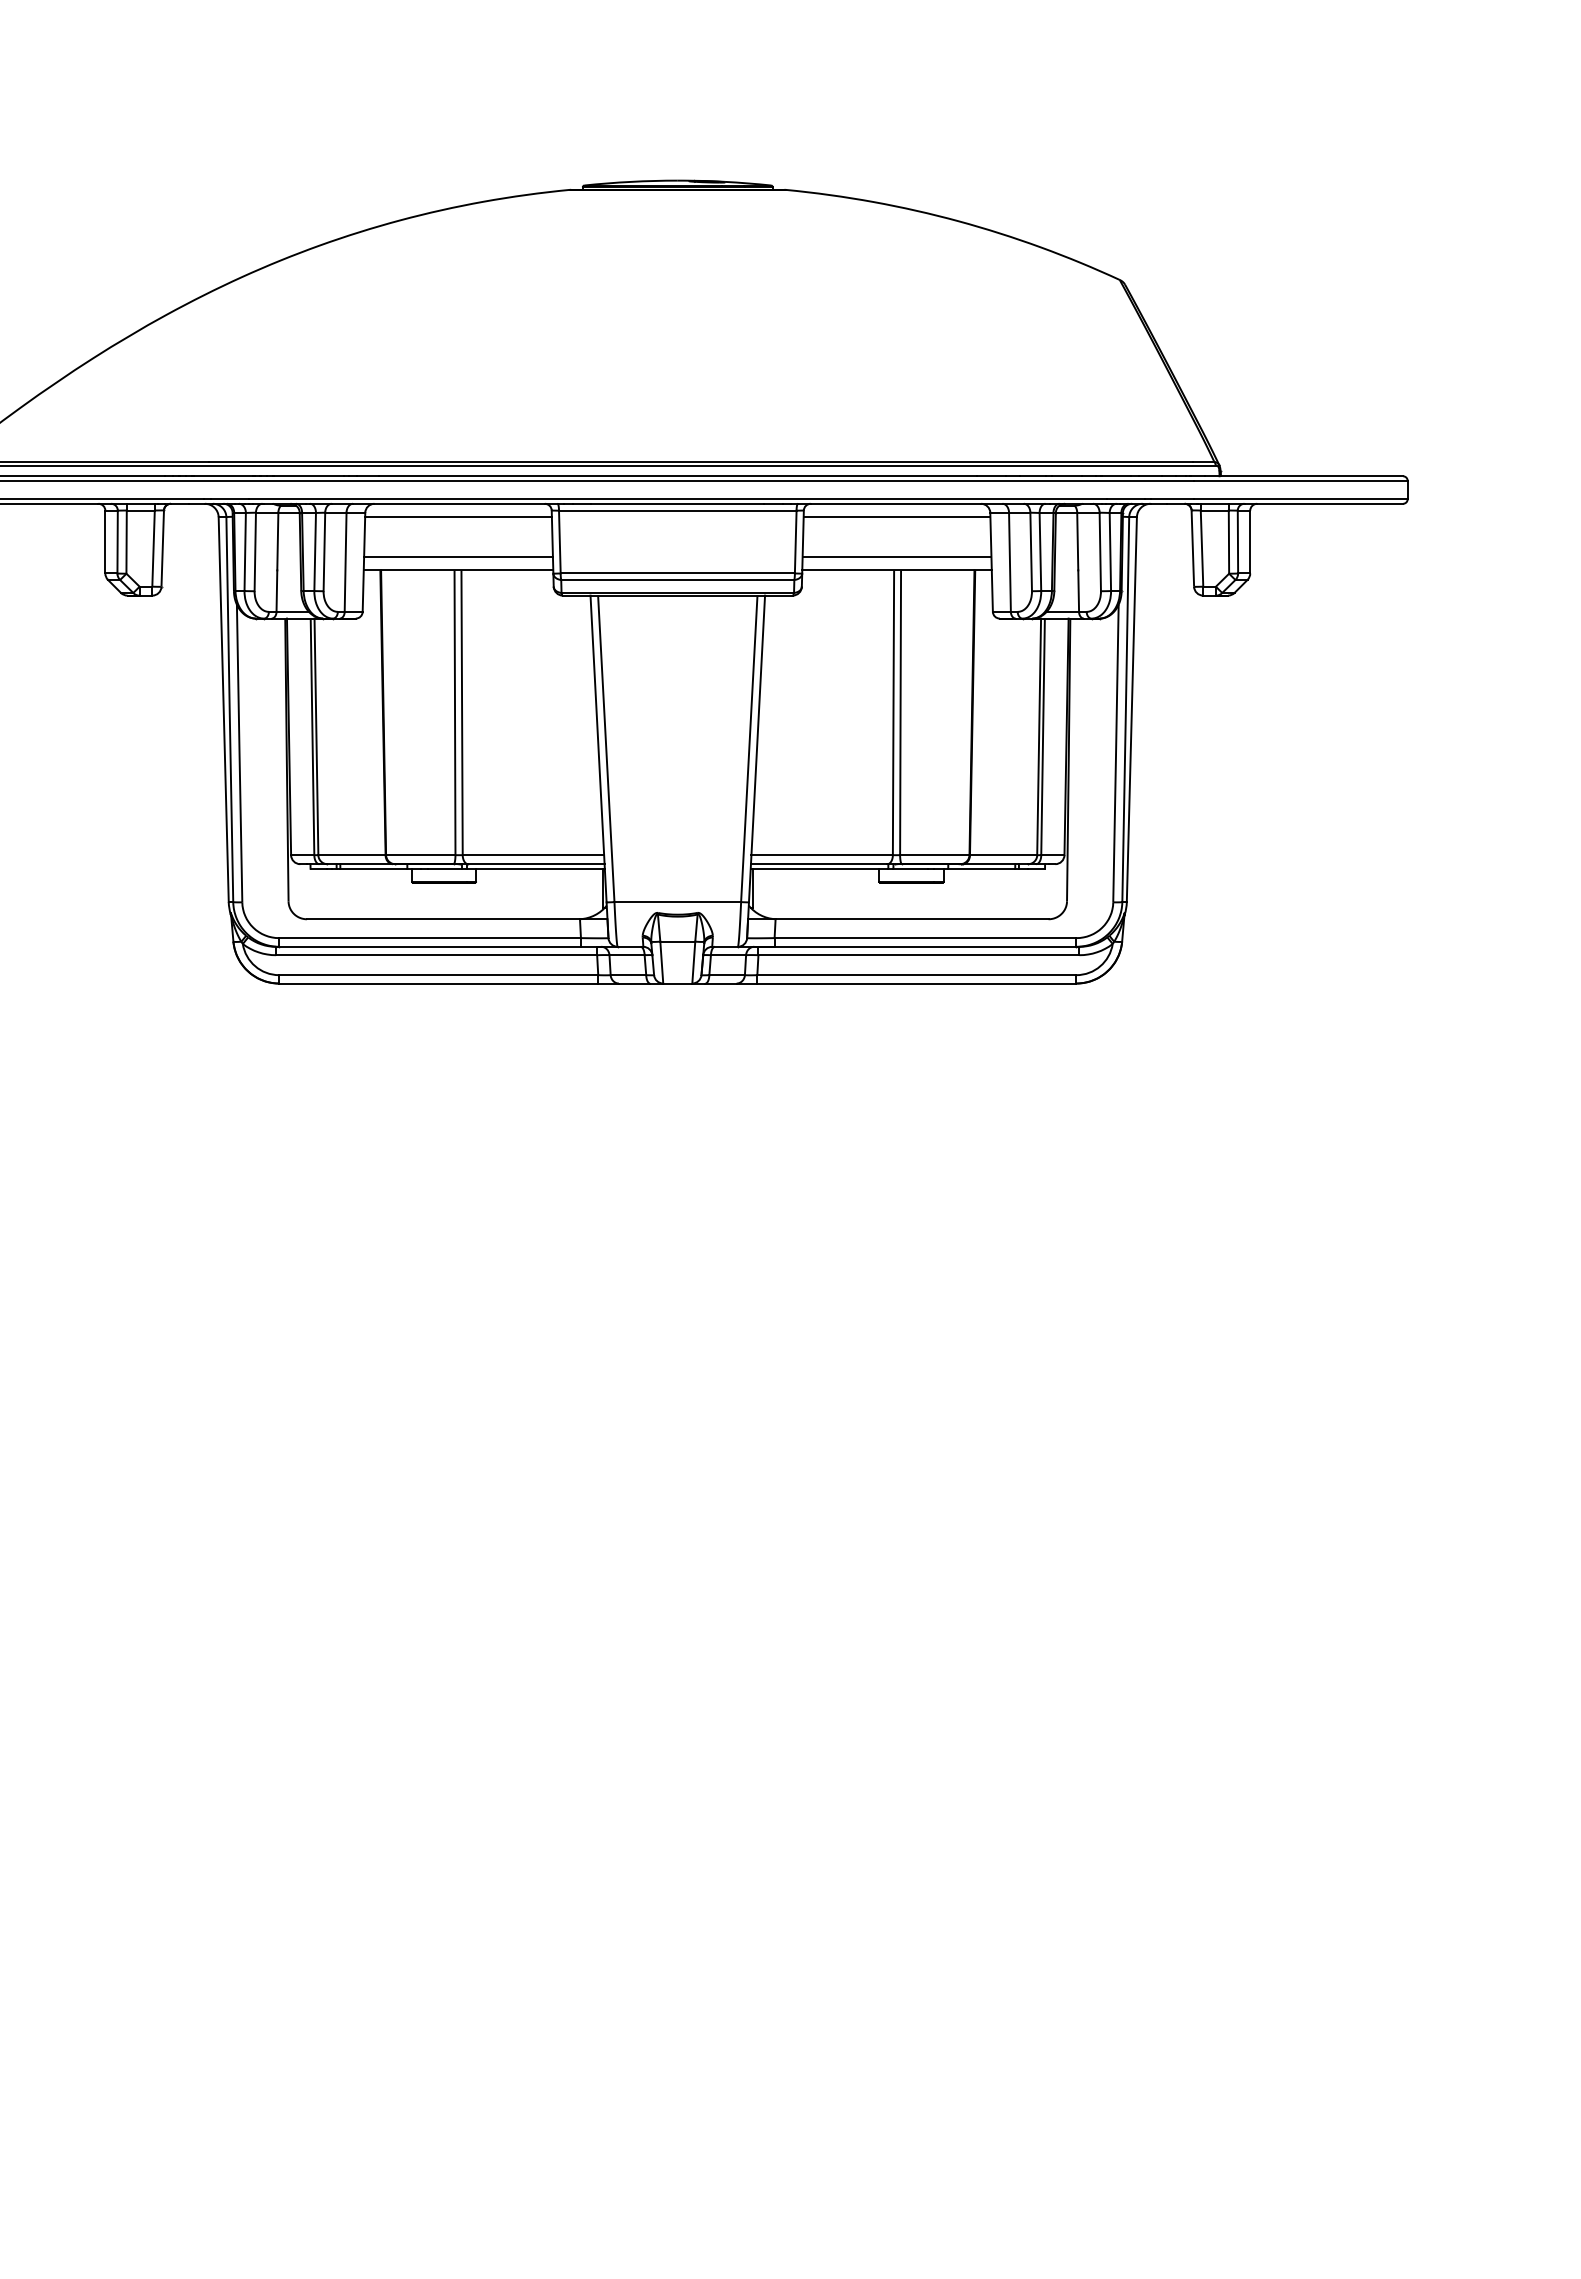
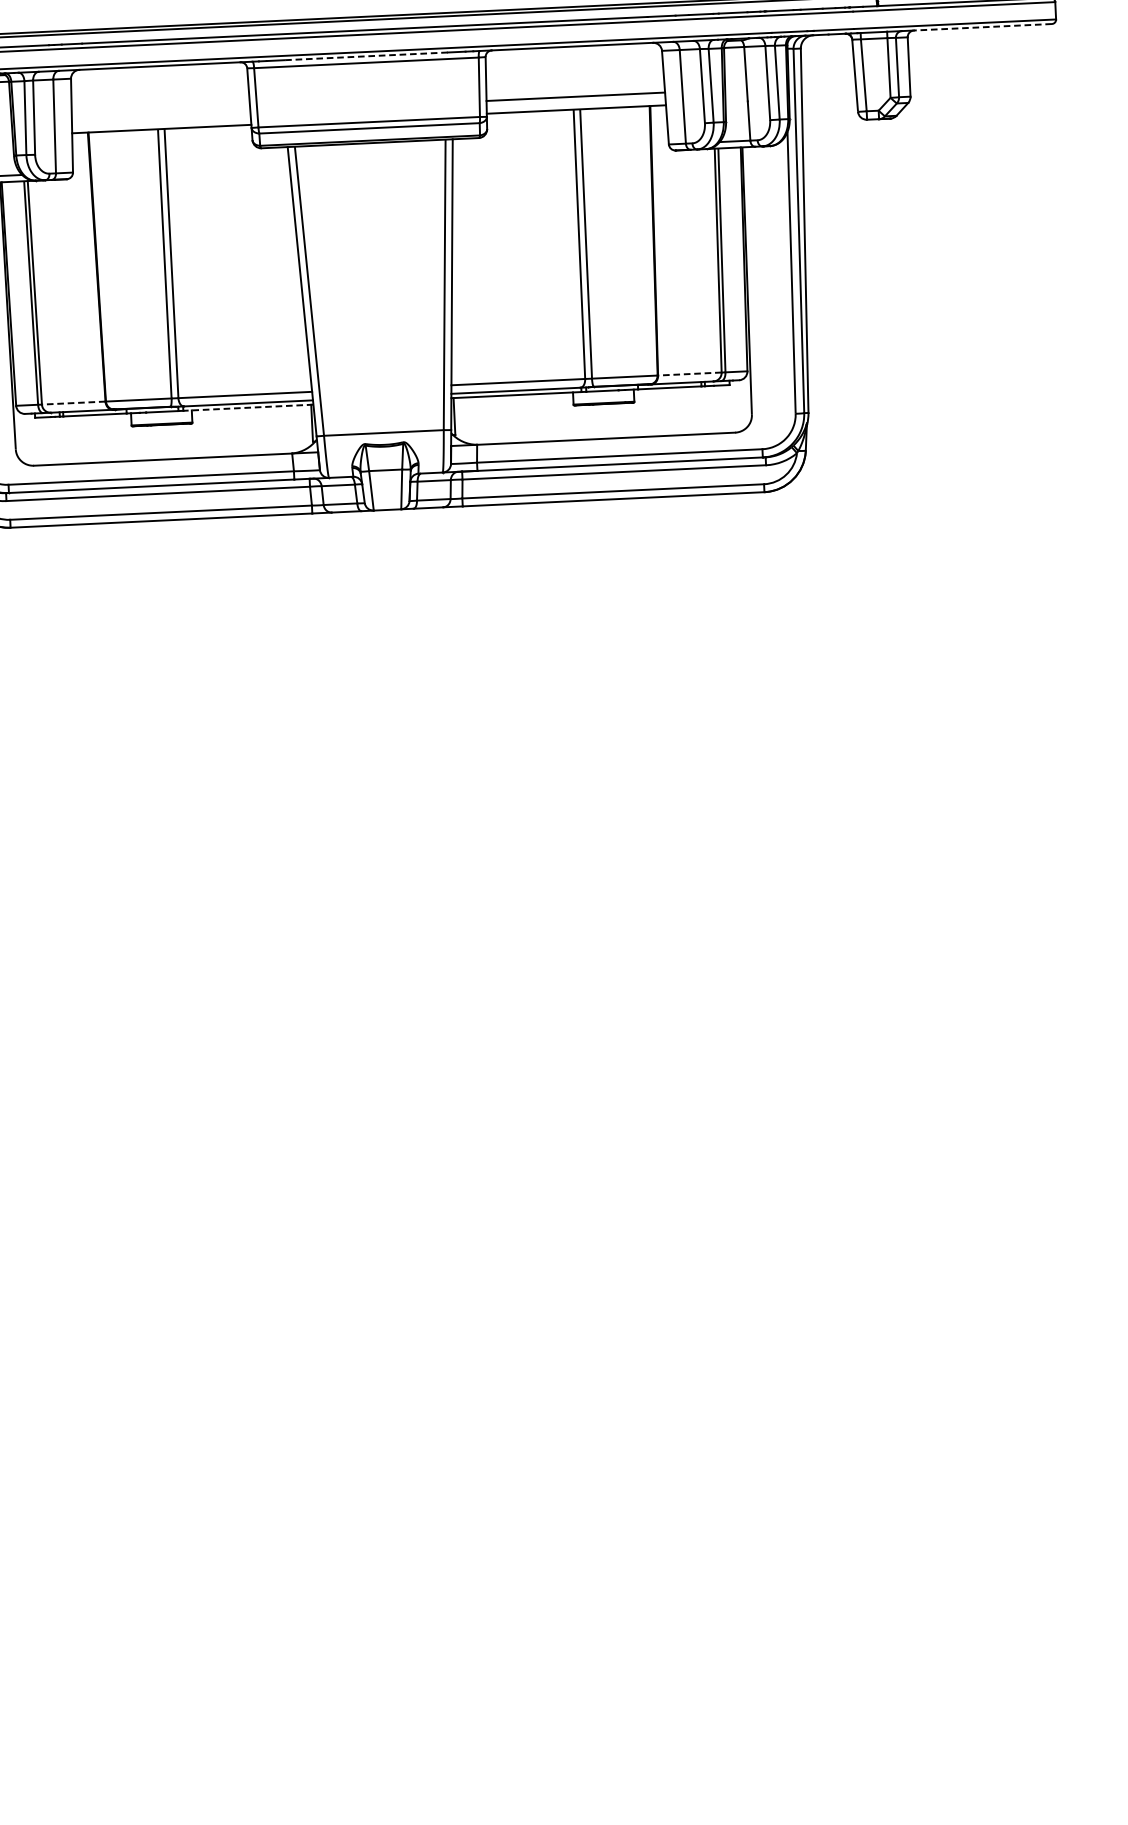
line: (677, 503) -> (365, 56), solid -> dashed
line: (1330, 503) -> (983, 26), solid -> dashed
line: (458, 517) -> (159, 79), removed
line: (896, 517) -> (573, 59), removed
line: (458, 556) -> (161, 115), removed
line: (351, 855) -> (73, 403), solid -> dashed
line: (1003, 855) -> (689, 374), solid -> dashed
line: (536, 868) -> (248, 407), solid -> dashed

